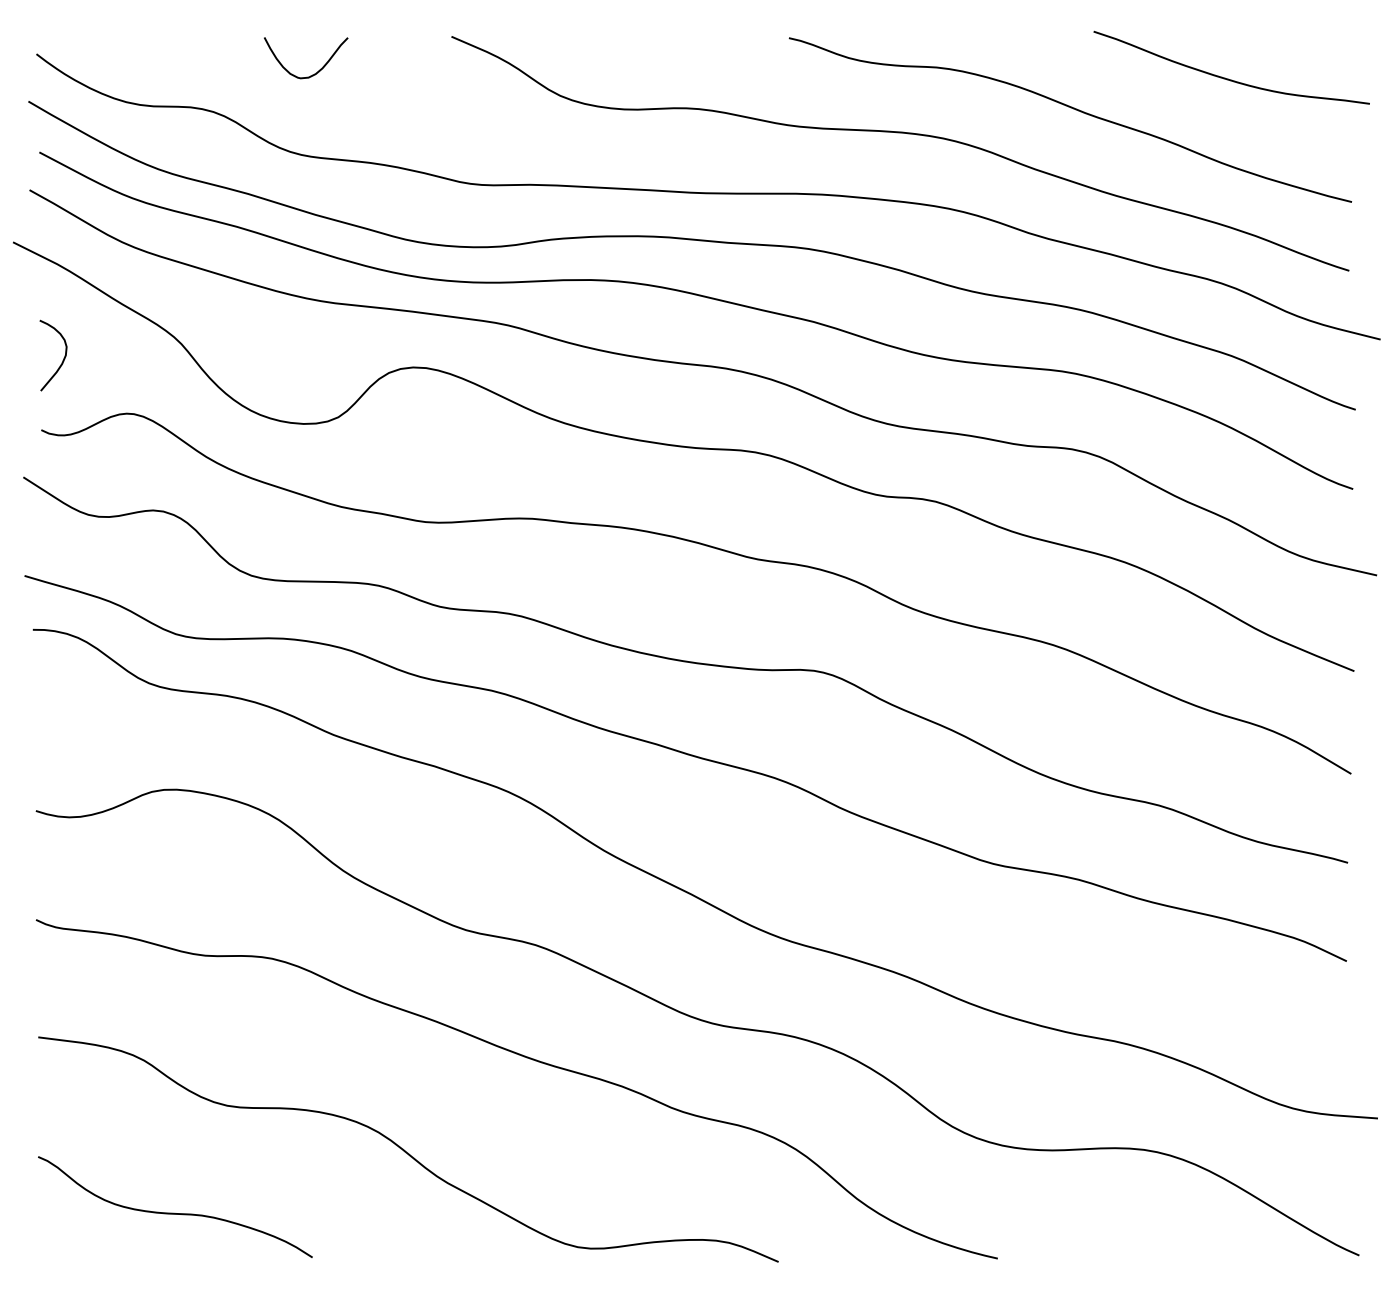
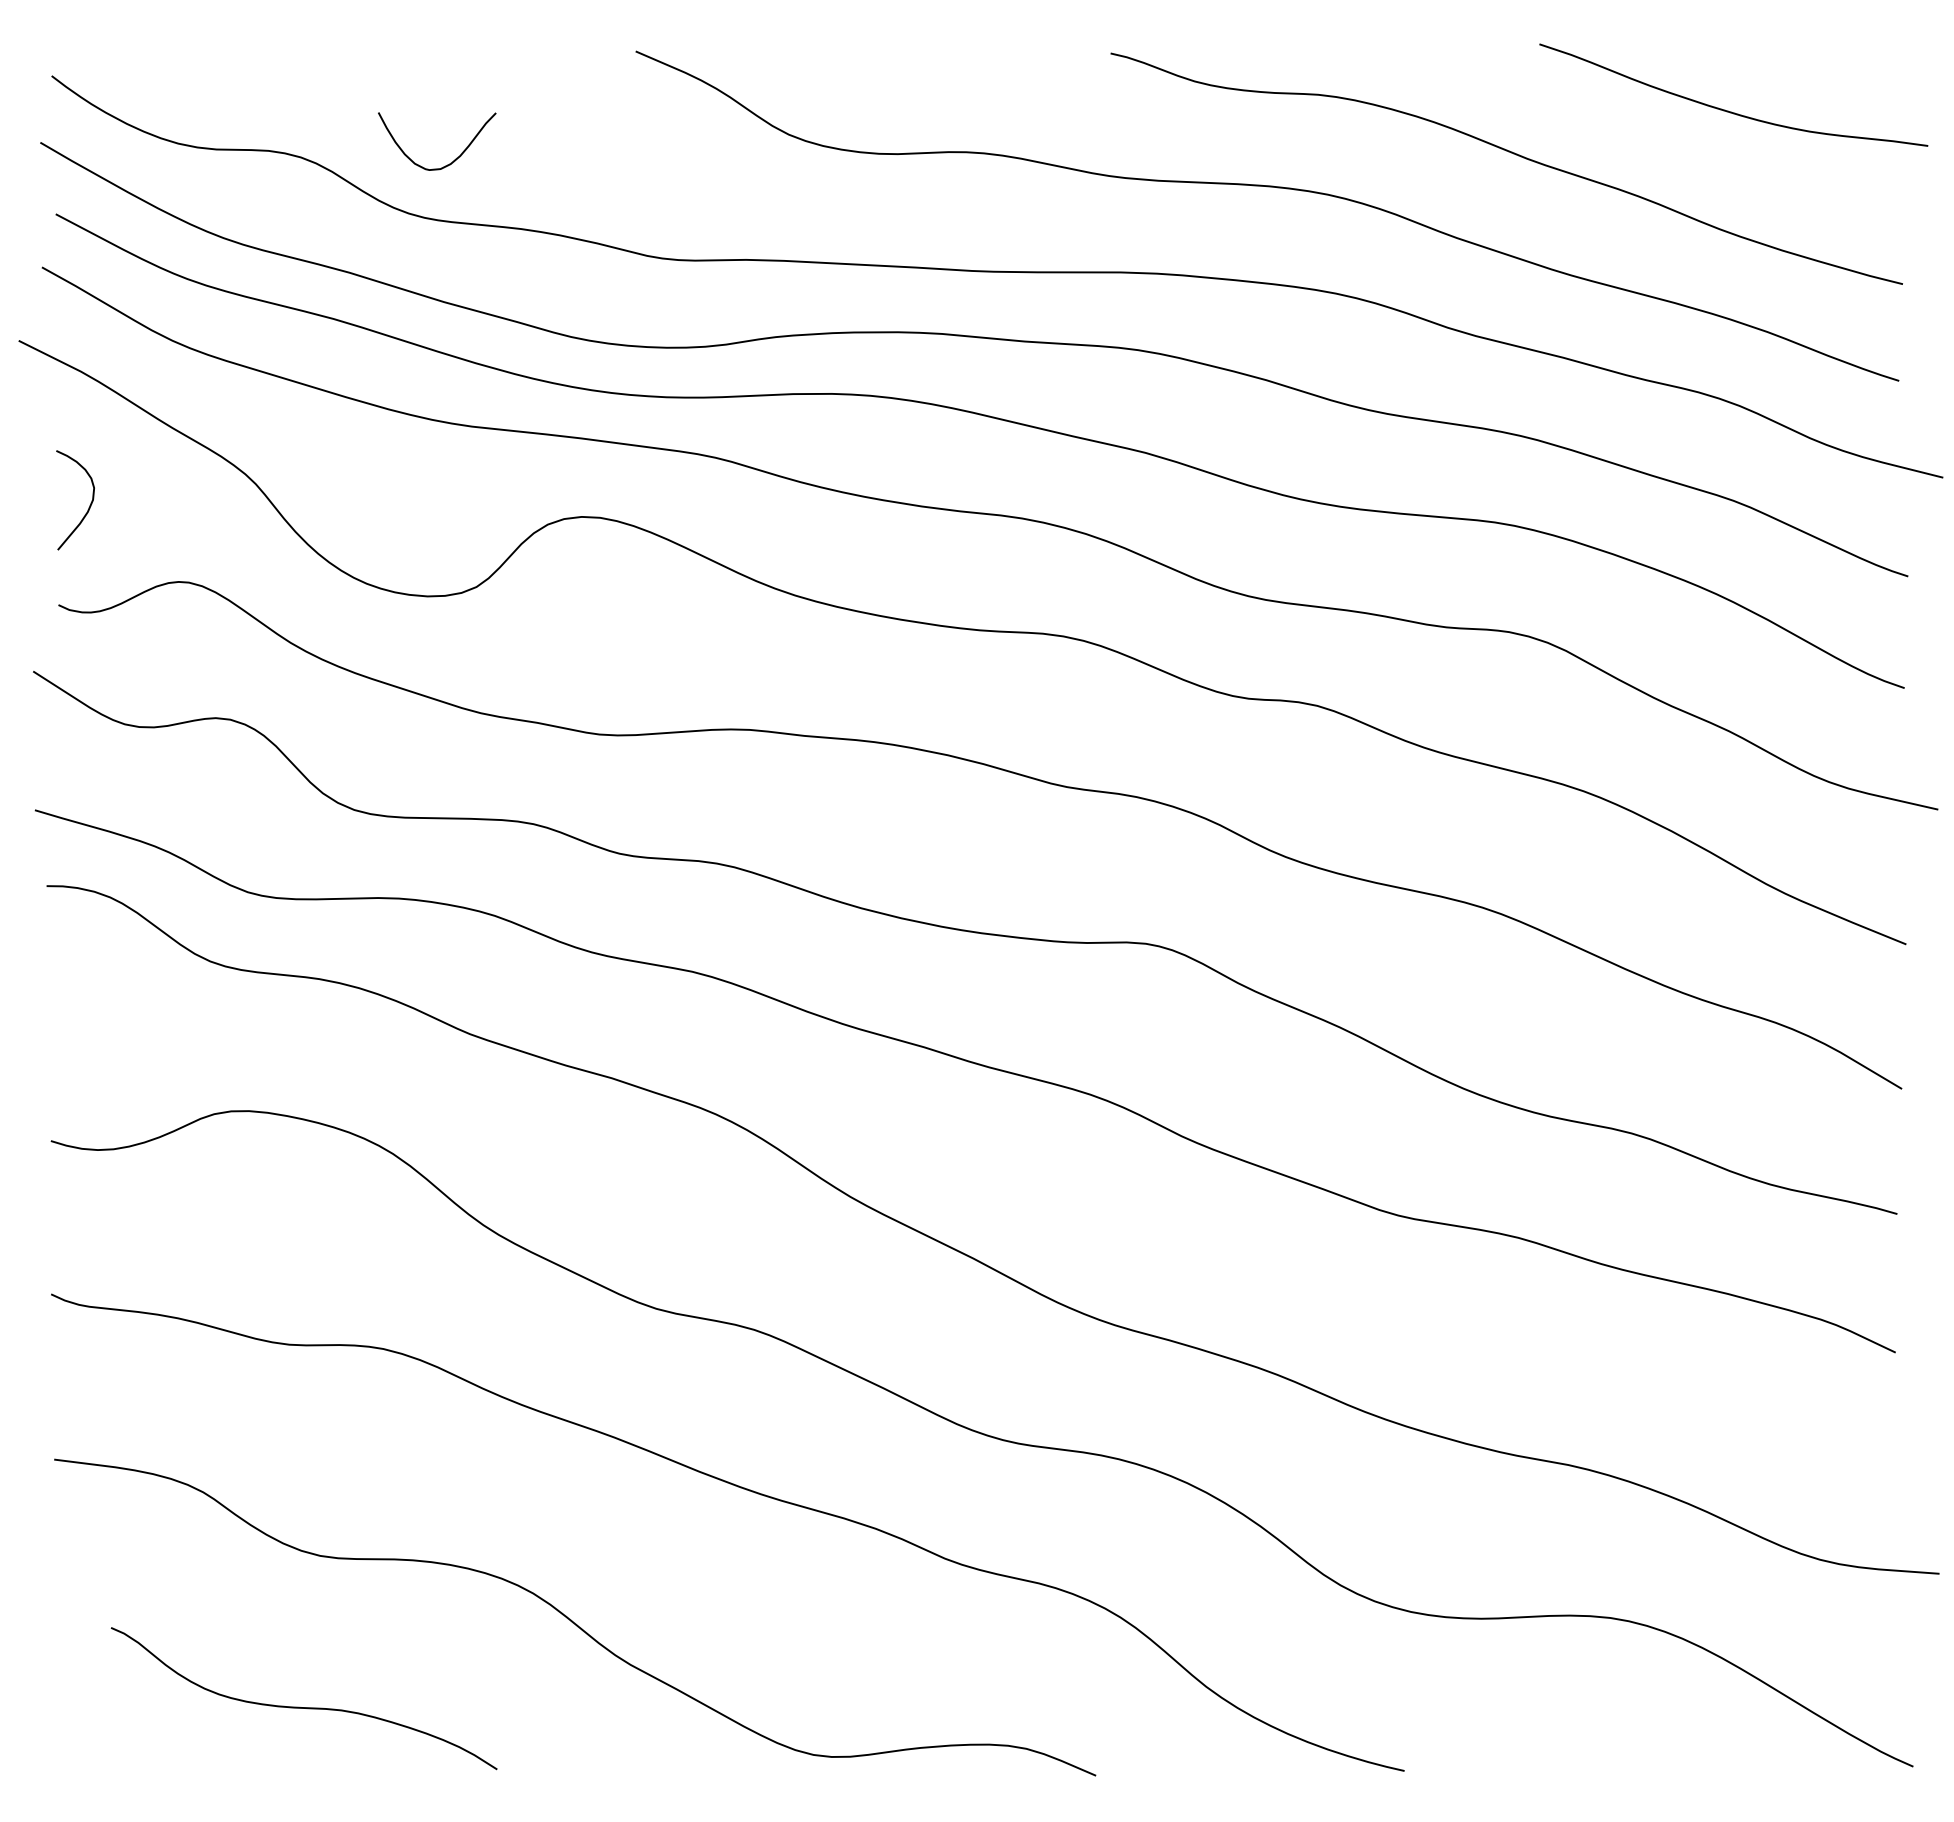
curve: (319, 70) -> (455, 158), moved
curve: (172, 1212) -> (299, 1706), moved

